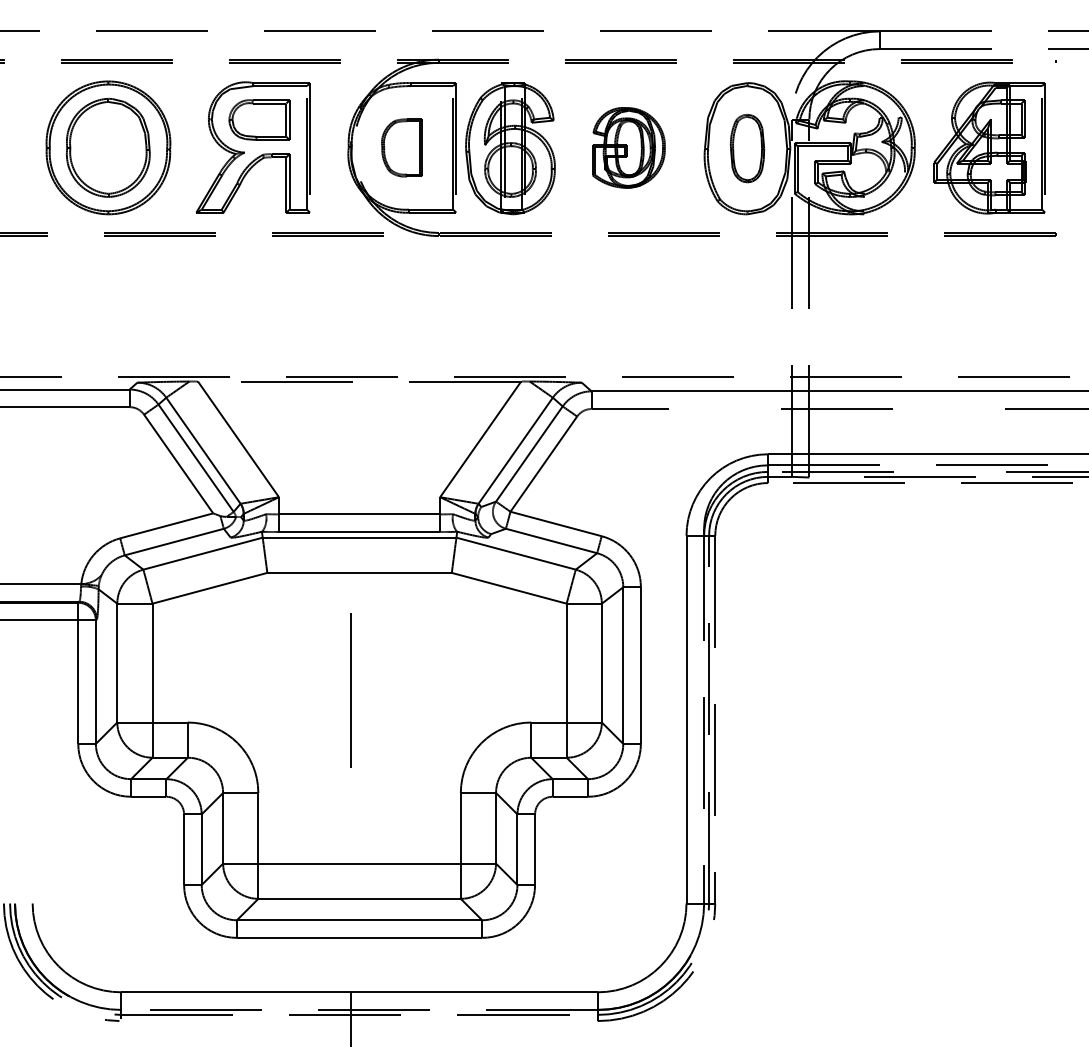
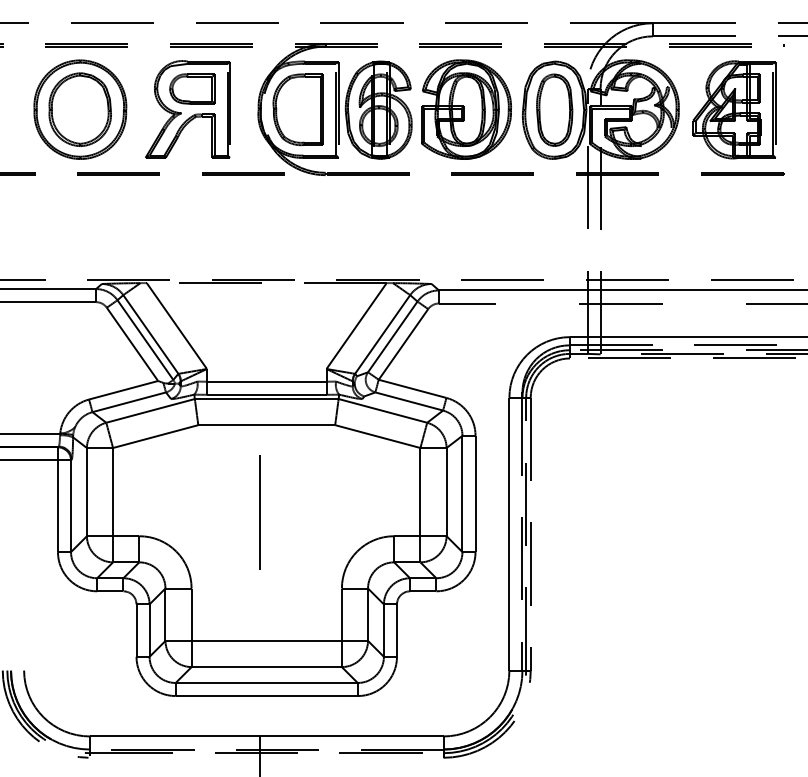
part: (401, 147) -> (297, 109), size x1.67
part: (628, 147) -> (466, 109), size x1.67
part: (747, 148) -> (554, 110), size x1.43

